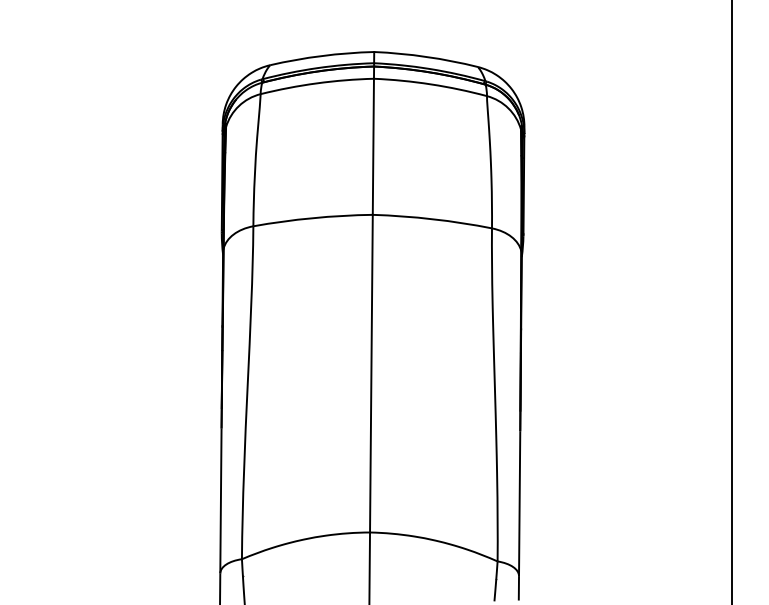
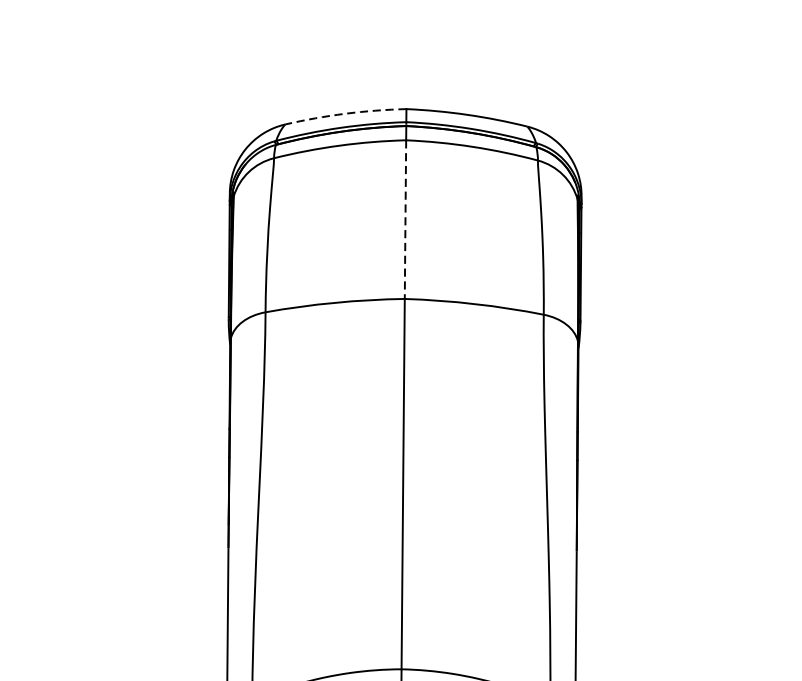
arc: (321, 56) -> (344, 114), solid -> dashed
line: (373, 147) -> (405, 220), solid -> dashed

